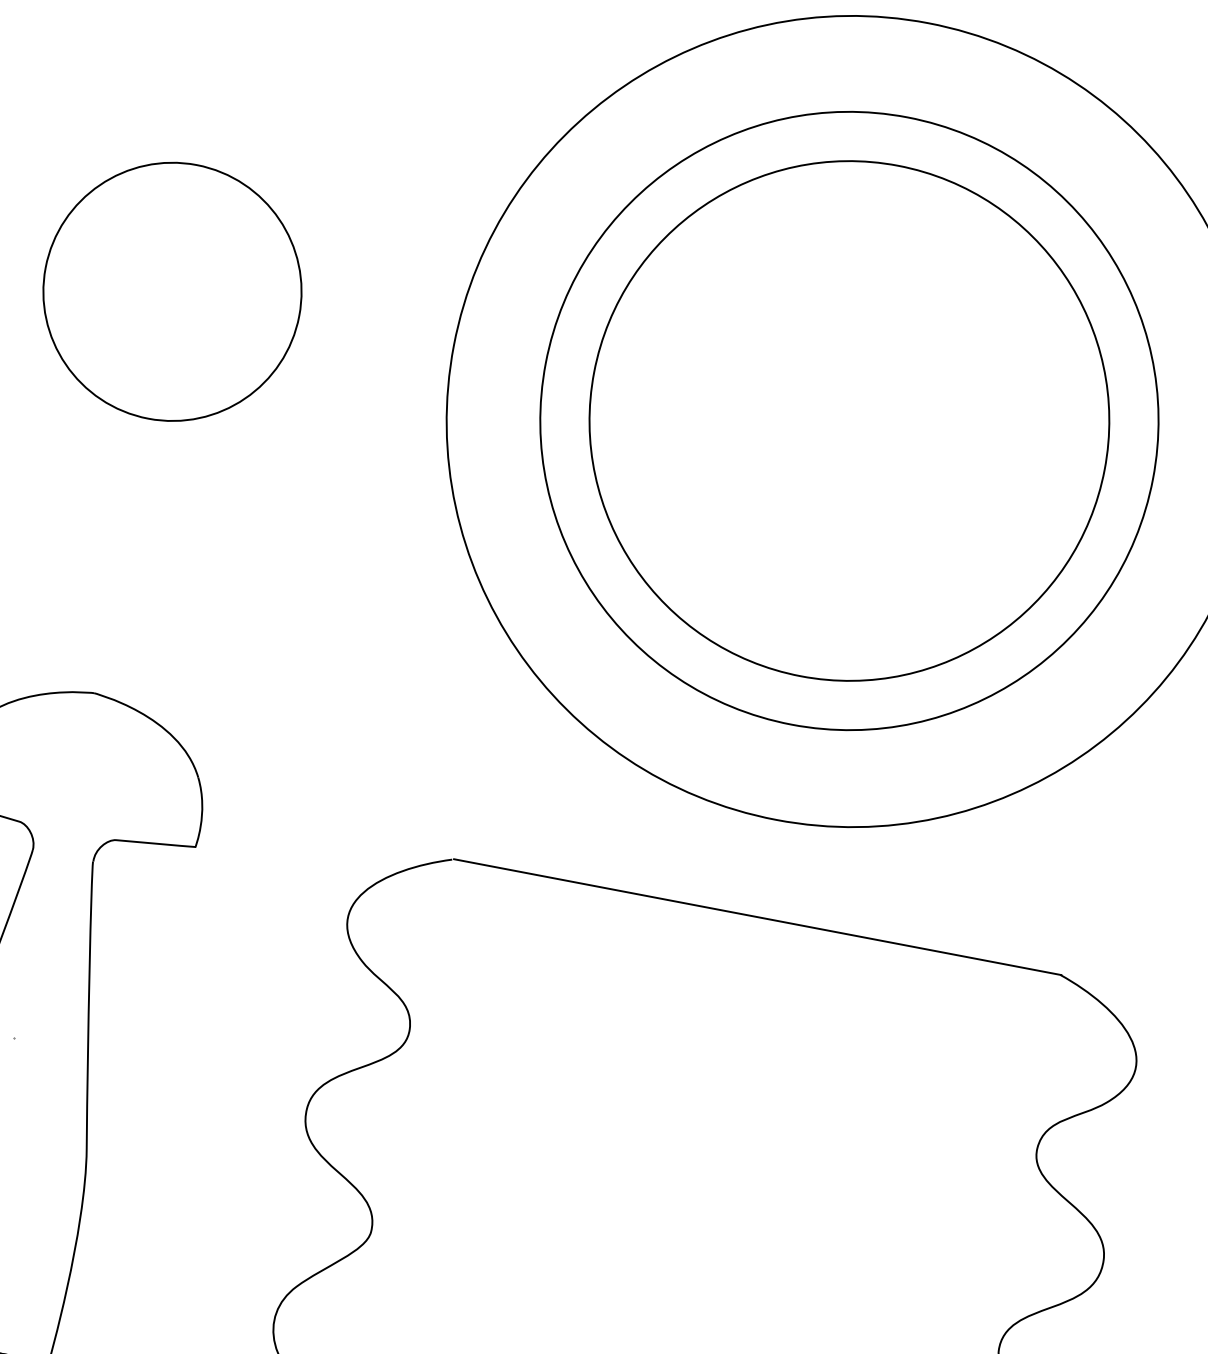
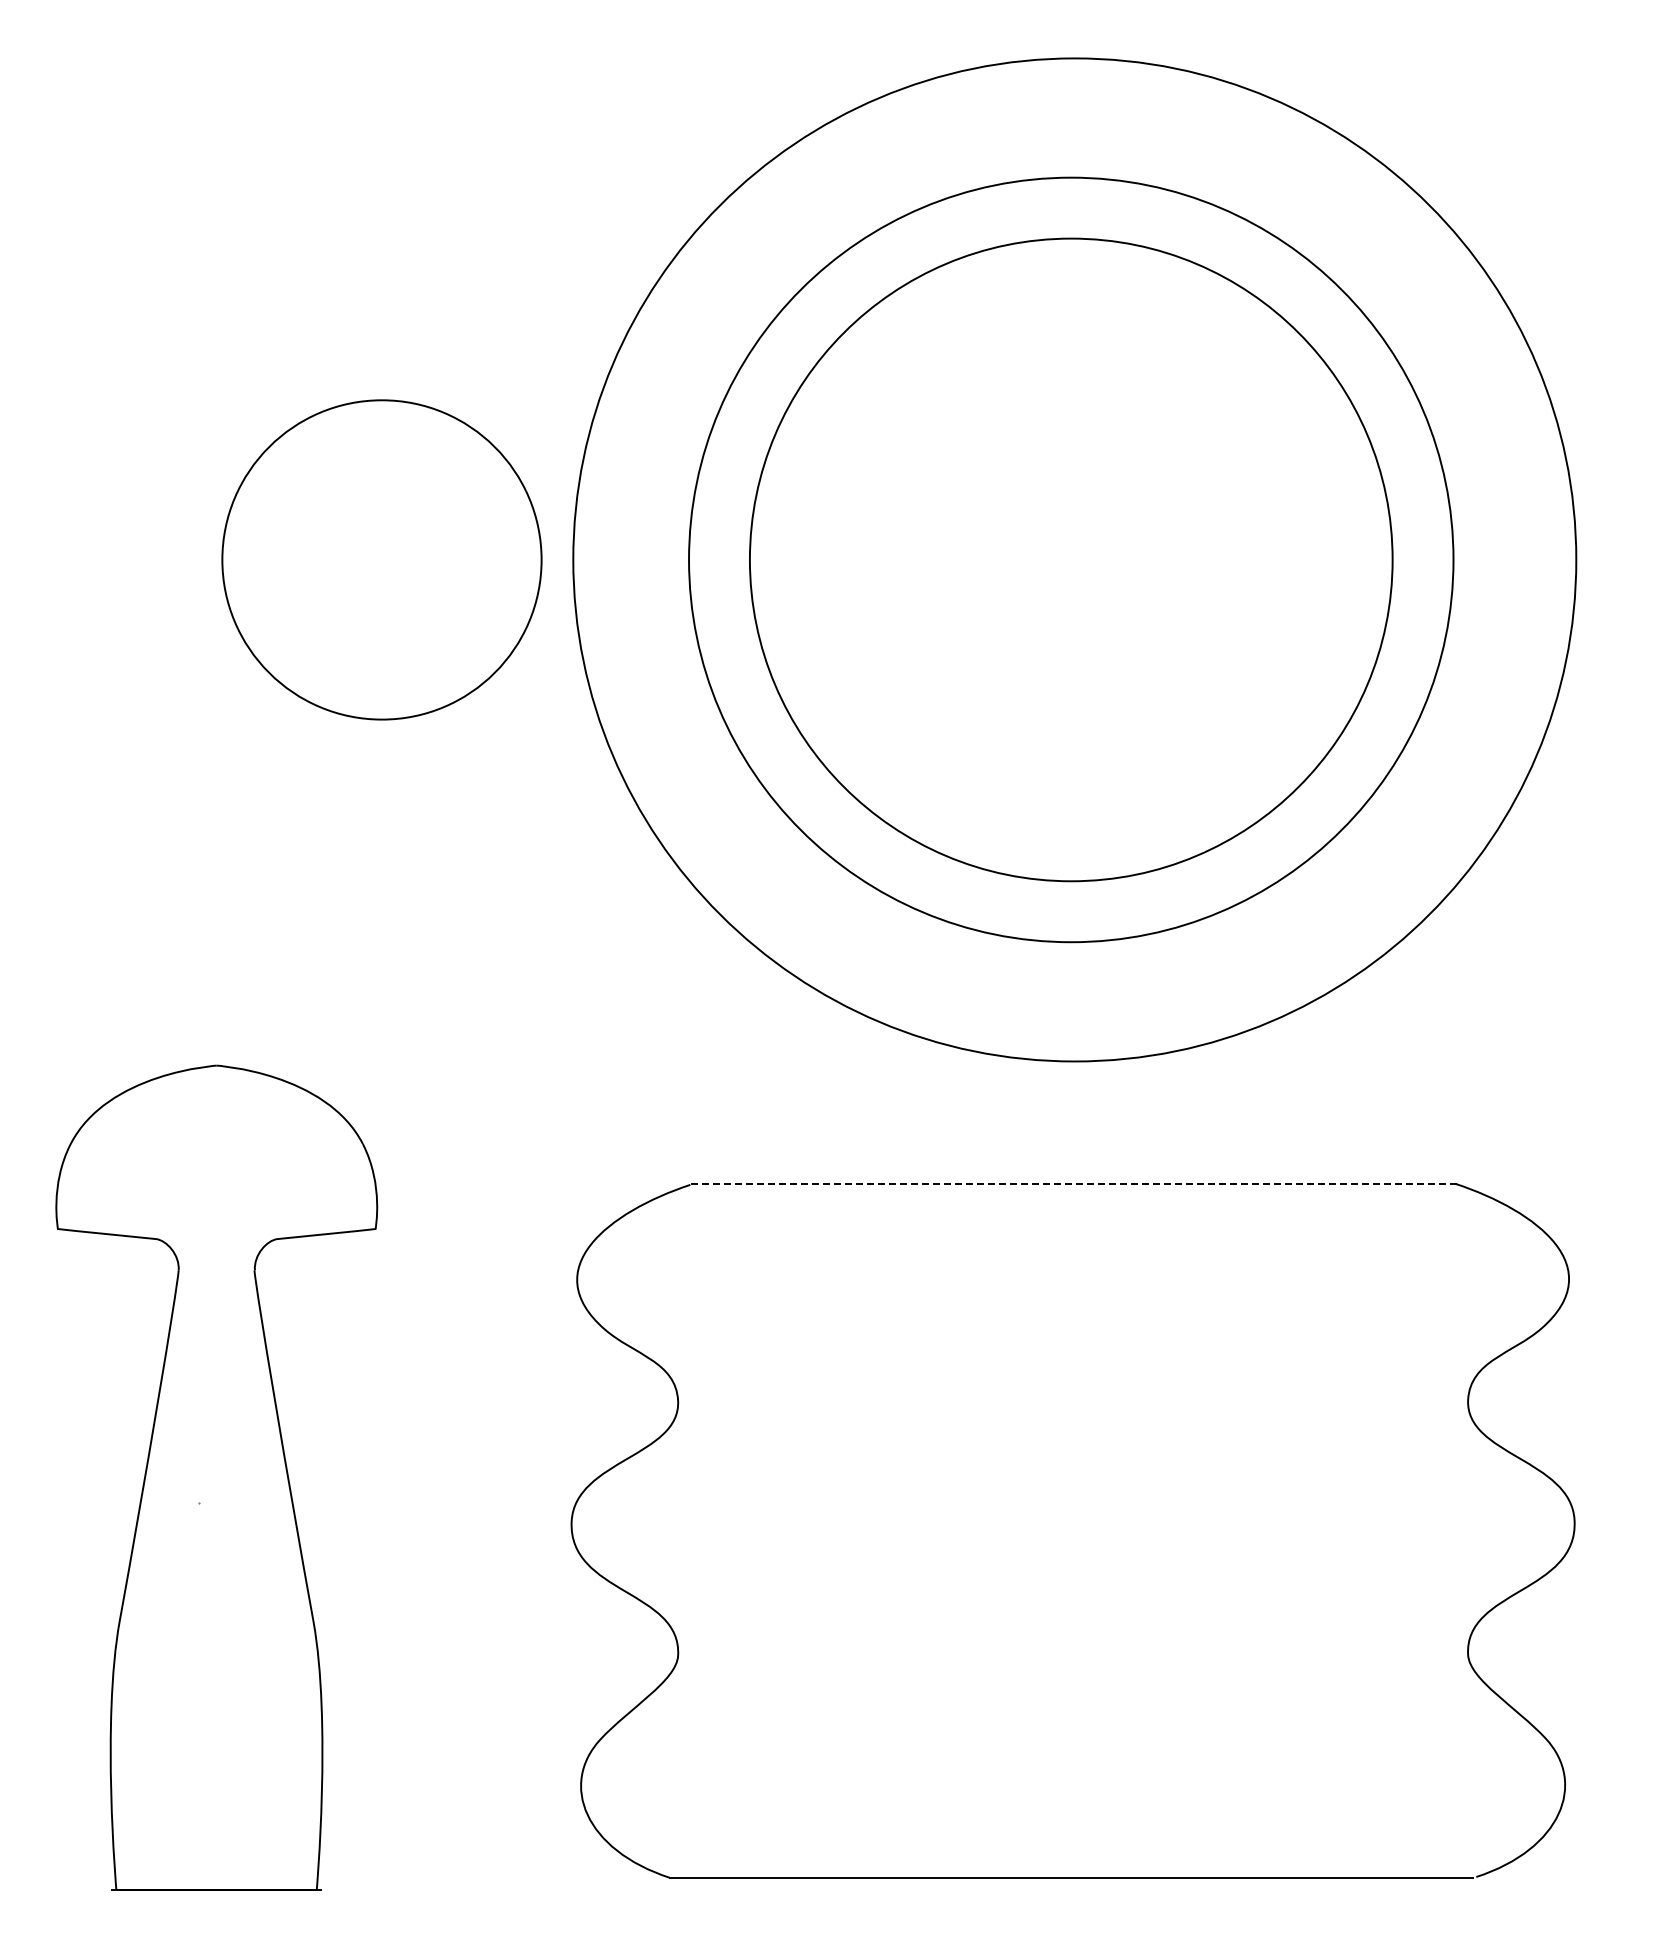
part: (172, 291) -> (381, 559), moved
line: (758, 916) -> (1075, 1183), solid -> dashed

